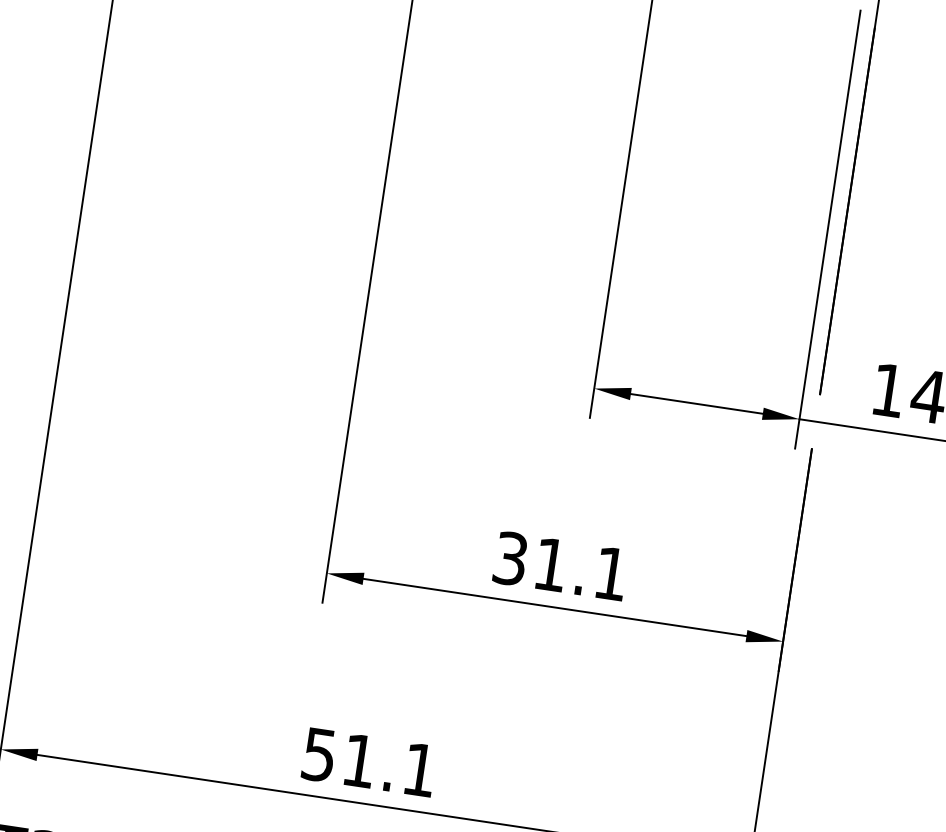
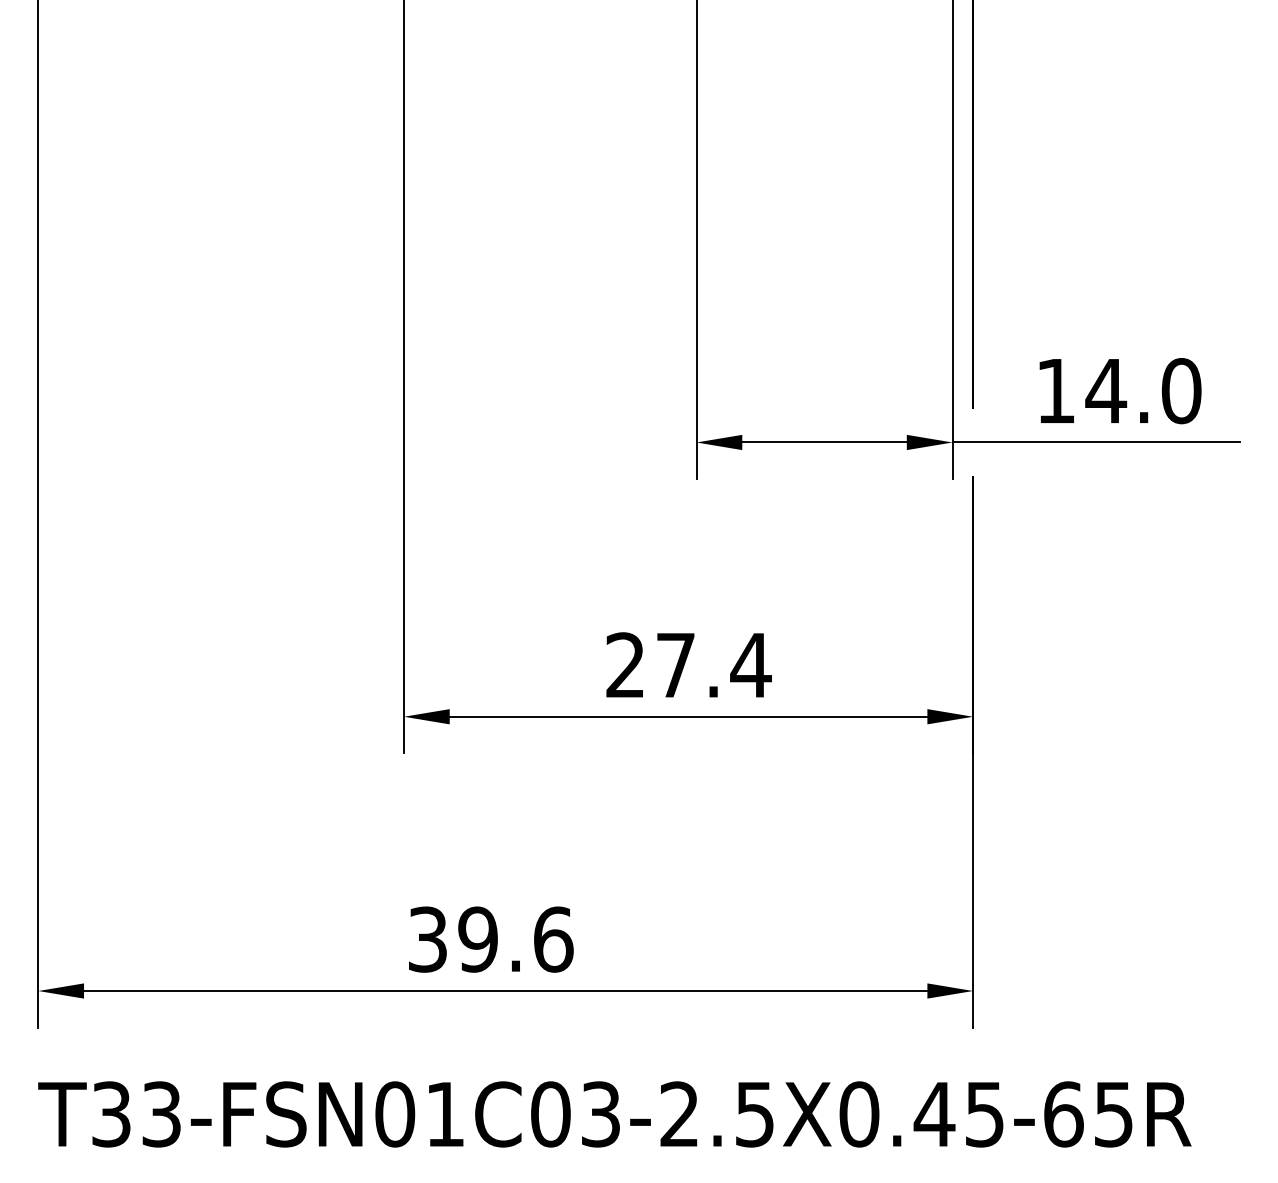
text: (561, 566) -> (688, 665), 31.1 -> 27.4
text: (370, 762) -> (491, 939), 51.1 -> 39.6

